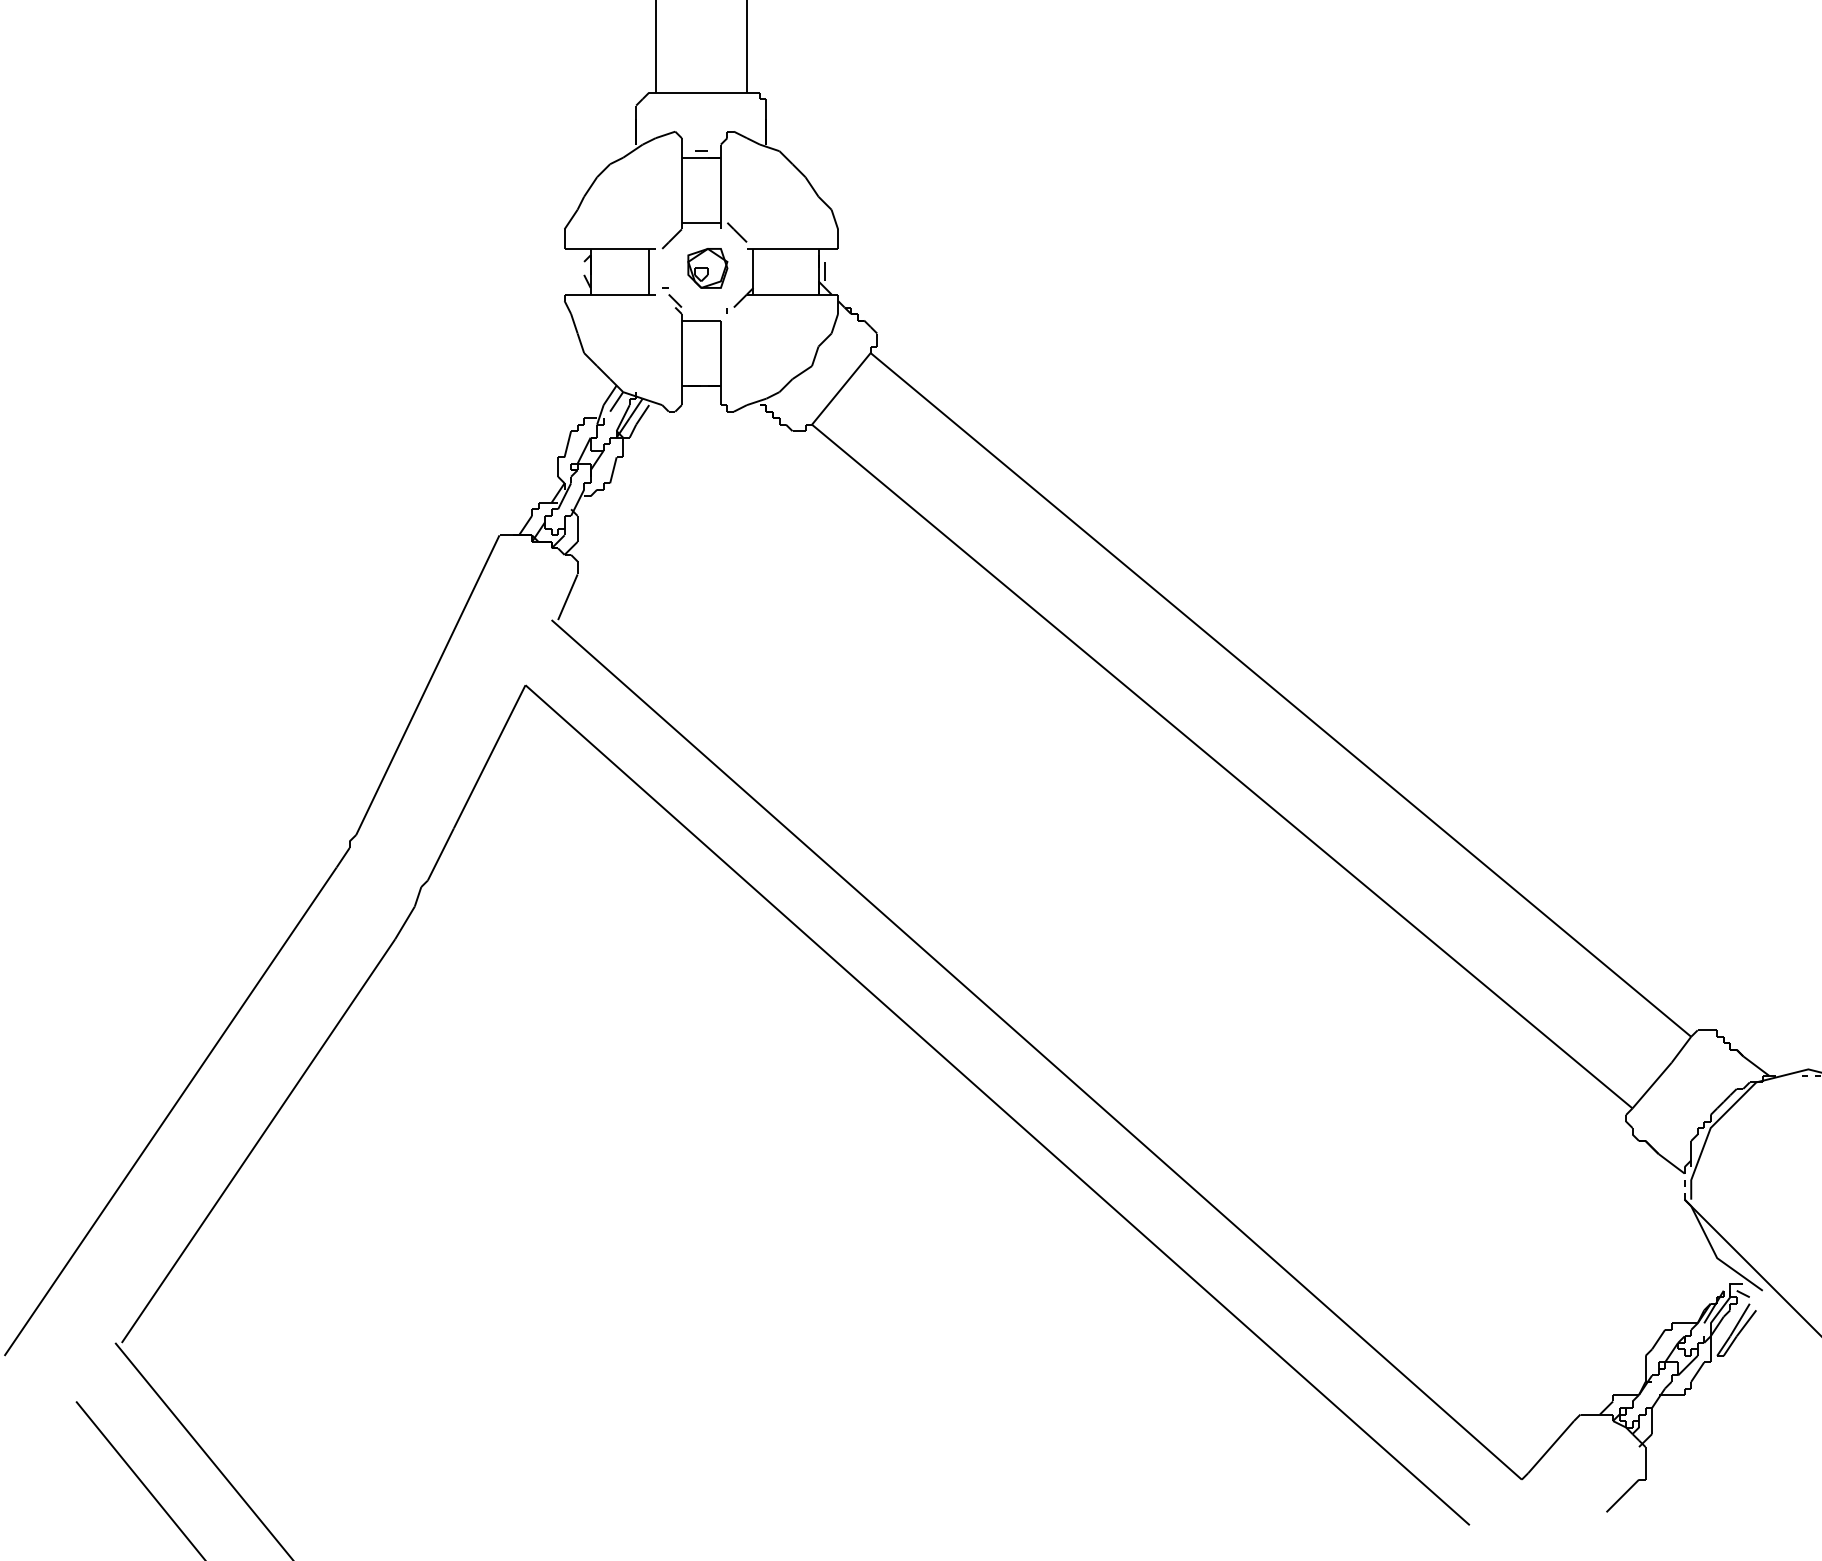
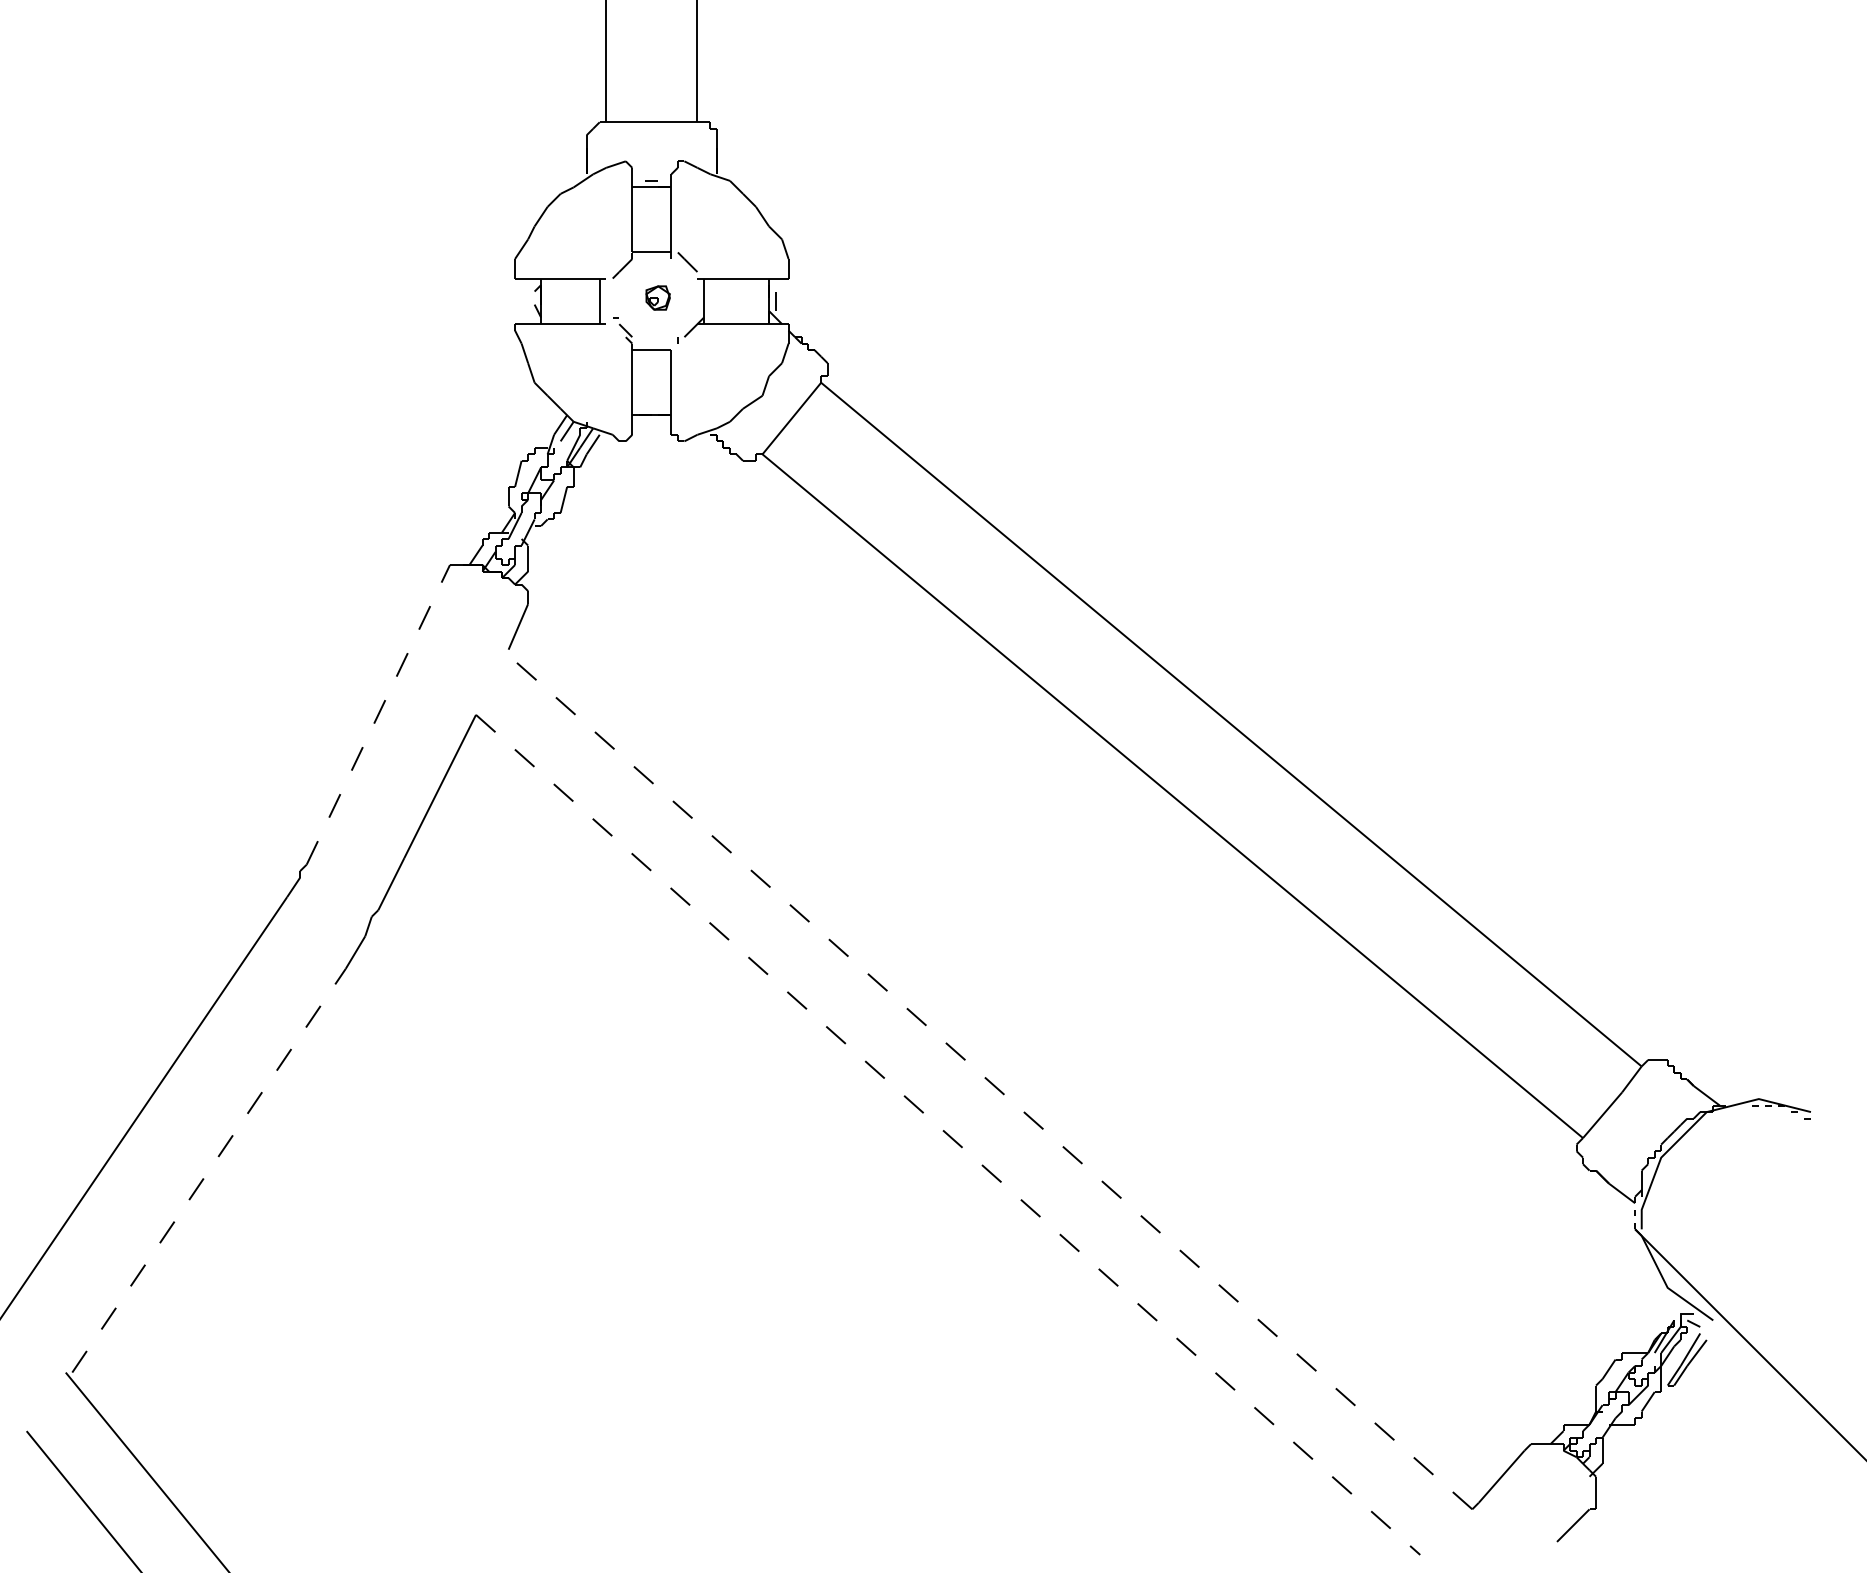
part: (707, 267) -> (657, 297), size x0.6
line: (428, 684) -> (378, 714), solid -> dashed
line: (1036, 1049) -> (986, 1079), solid -> dashed
line: (998, 1104) -> (948, 1134), solid -> dashed
line: (259, 1140) -> (209, 1170), solid -> dashed

